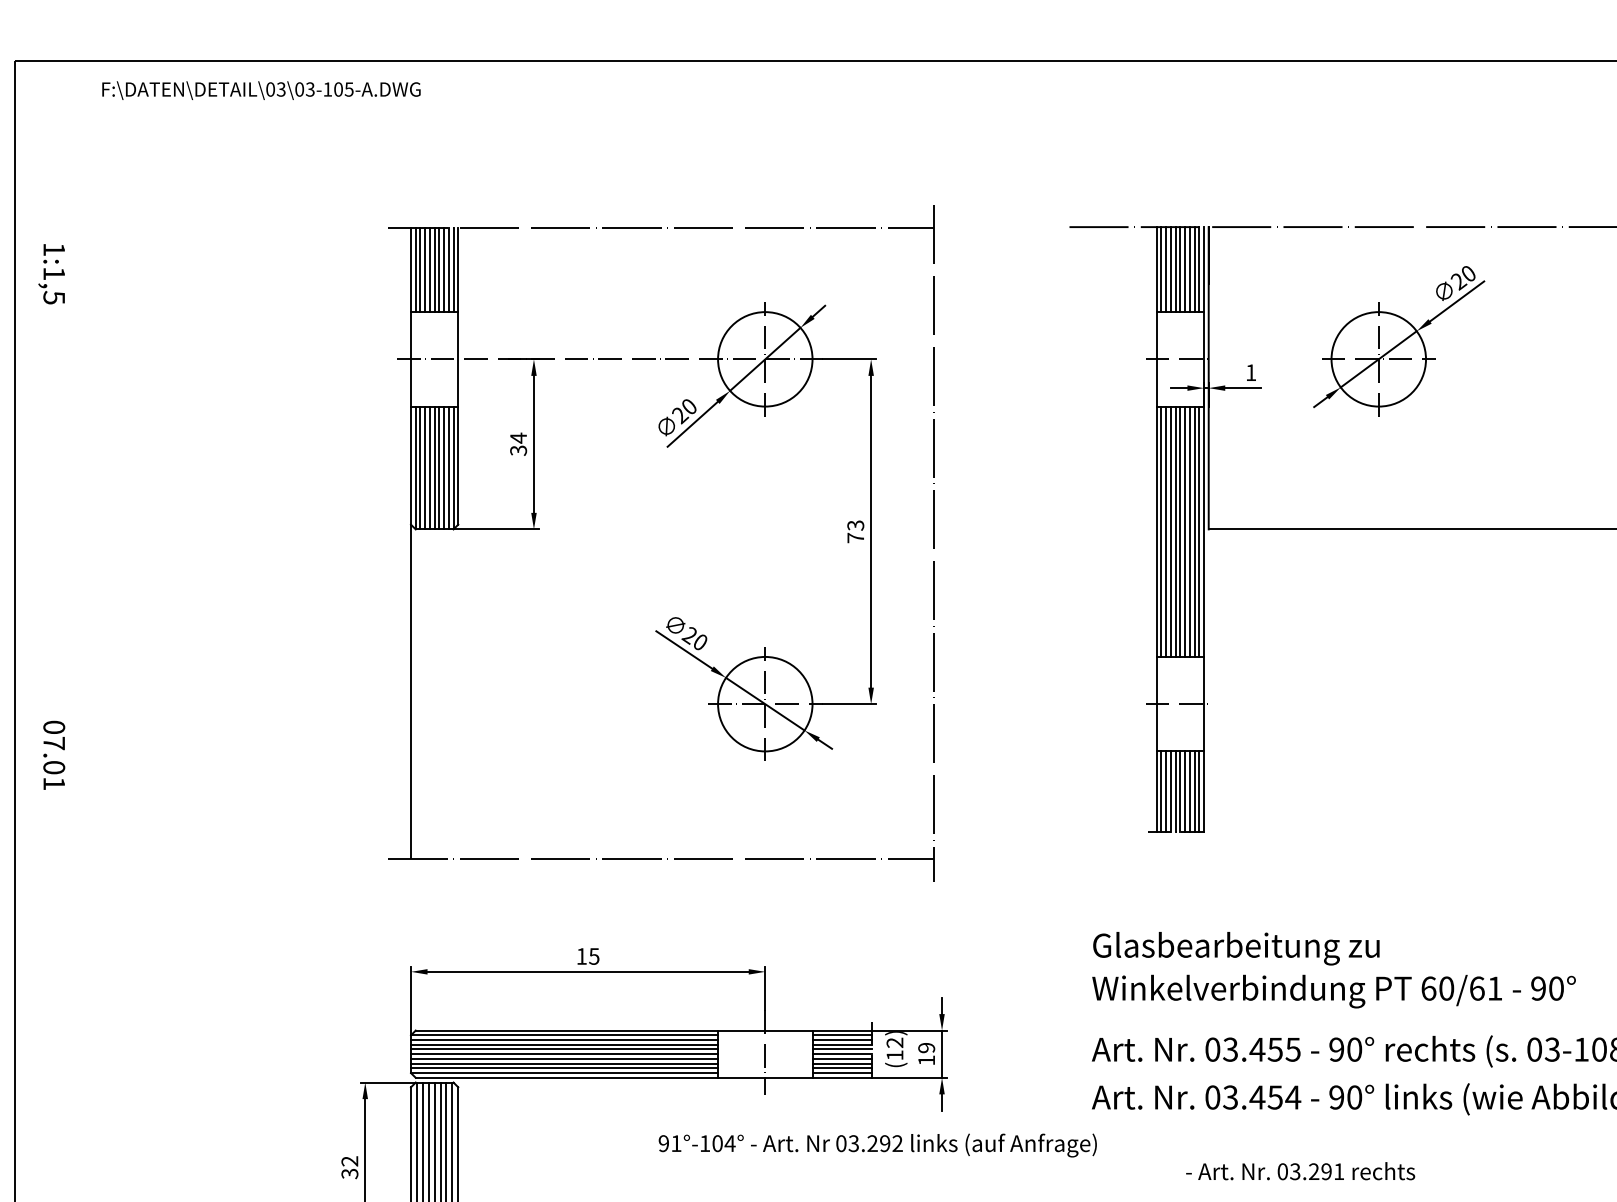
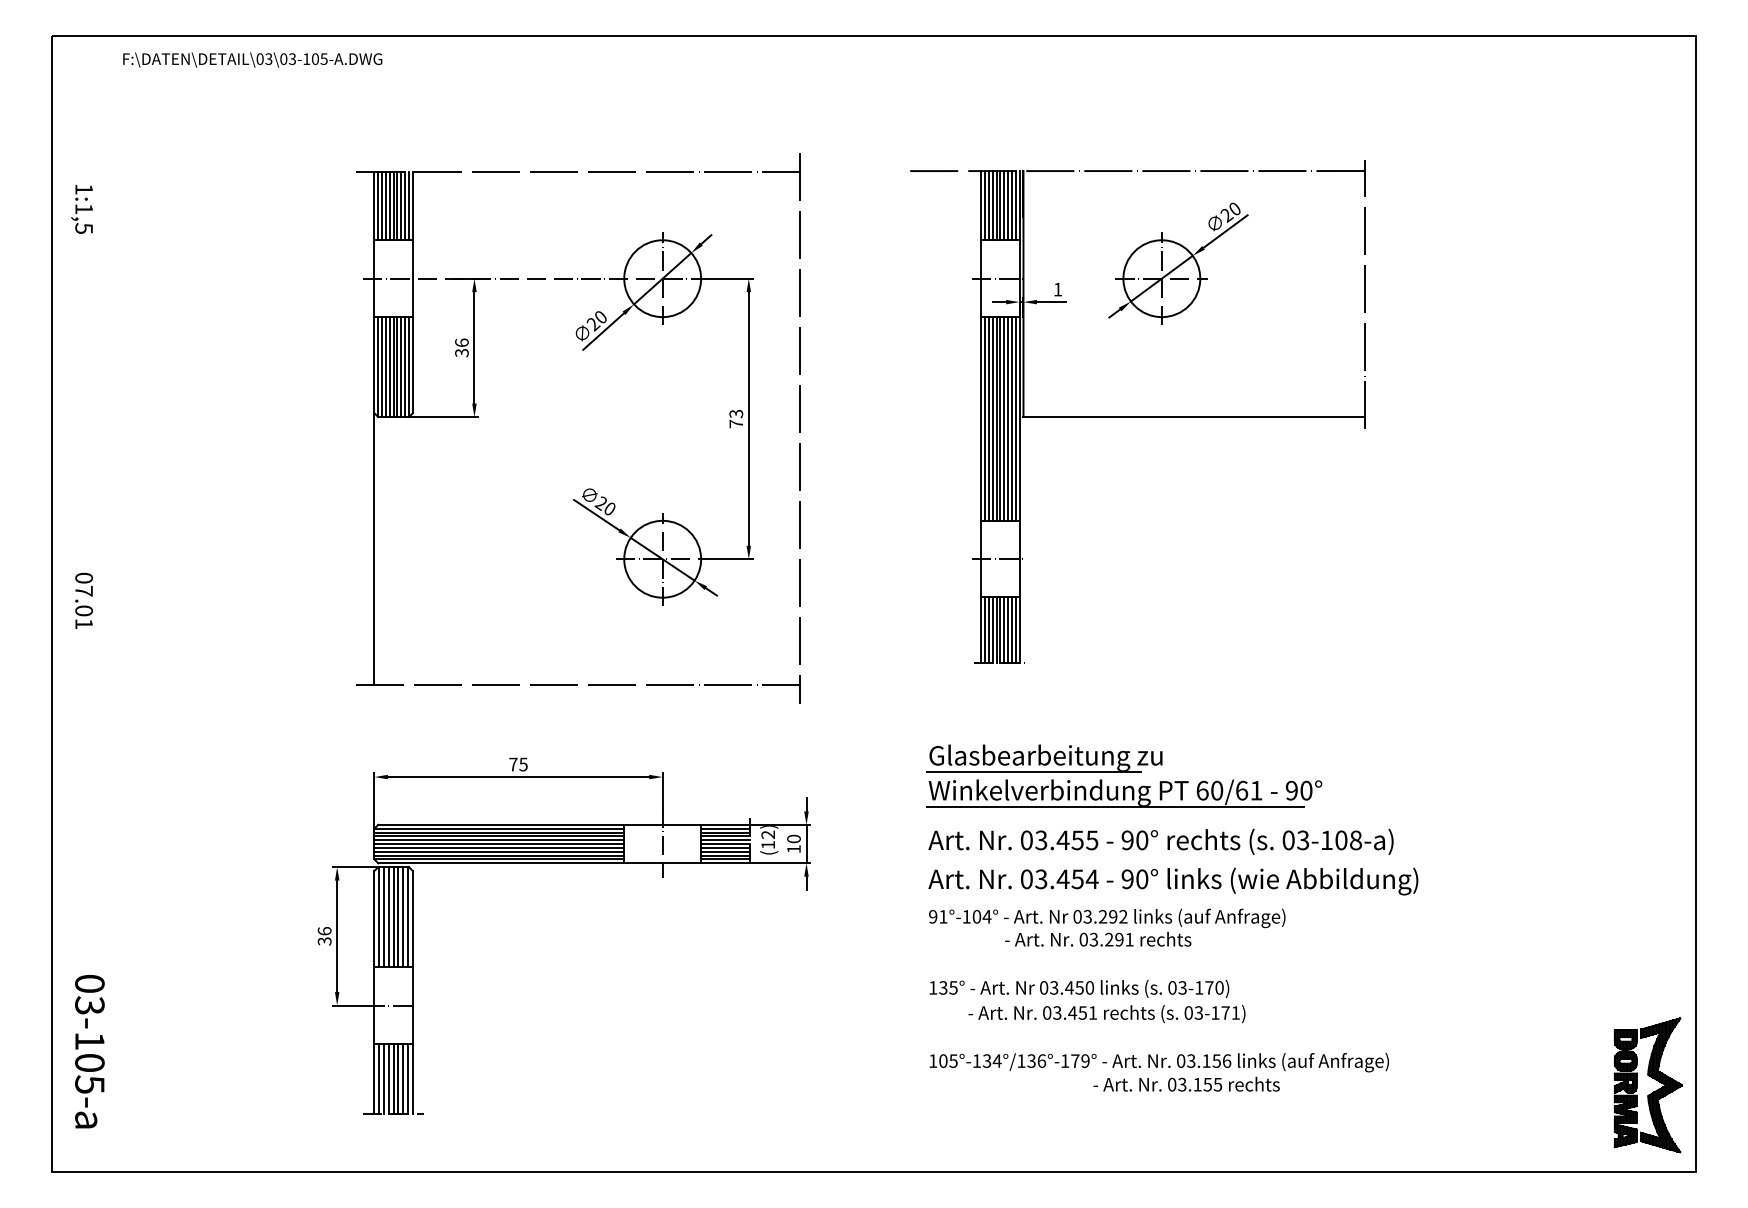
text: (518, 437) -> (461, 342), 34 -> 36
text: (581, 956) -> (513, 764), 15 -> 75
line: (1222, 966) -> (1034, 772), added
line: (1321, 1008) -> (1115, 806), added
text: (926, 1047) -> (793, 838), 19 -> 10
text: (878, 1145) -> (1107, 918), moved
text: (349, 1161) -> (324, 931), 32 -> 36

